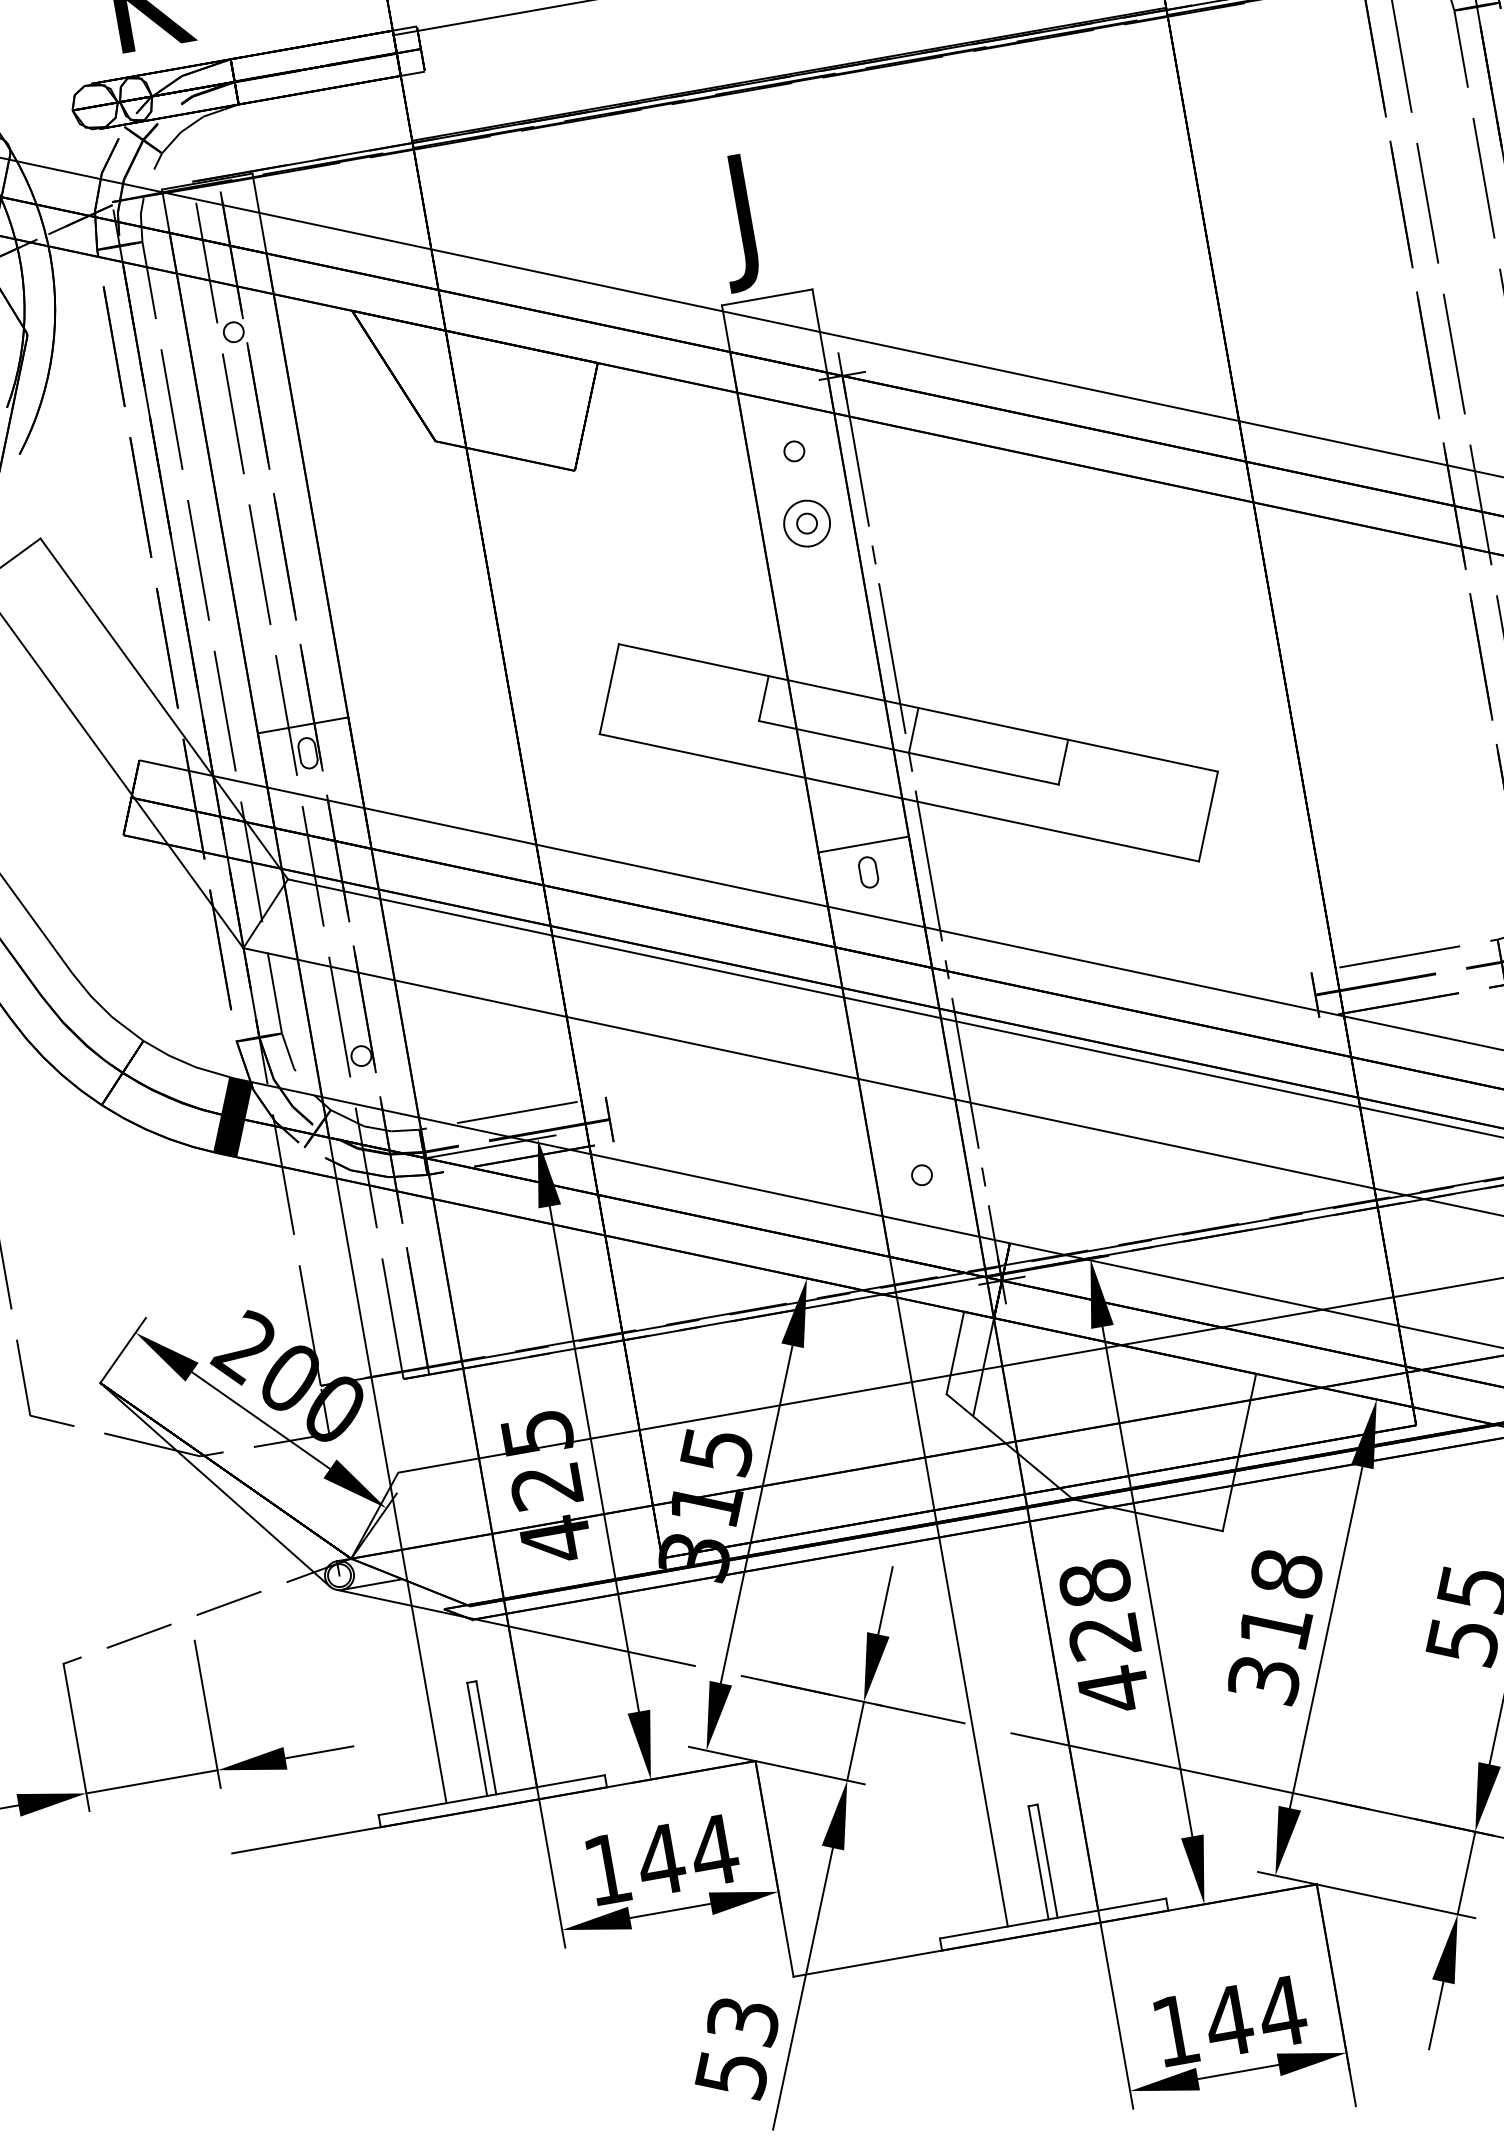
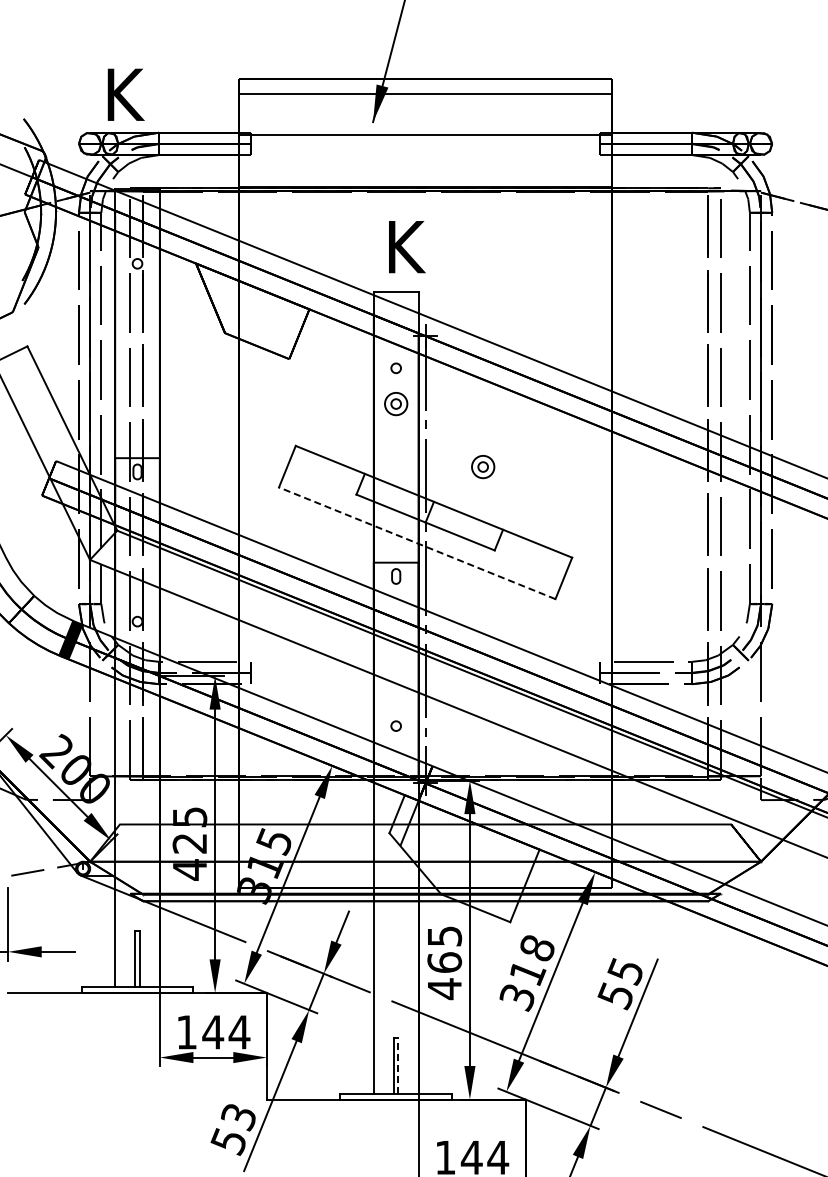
text: (766, 218) -> (402, 254), J -> K
part: (1006, 620) -> (483, 467), added
line: (897, 798) -> (416, 543), solid -> dashed
text: (1099, 1609) -> (444, 949), 428 -> 465
line: (1047, 1860) -> (398, 1065), solid -> dashed

